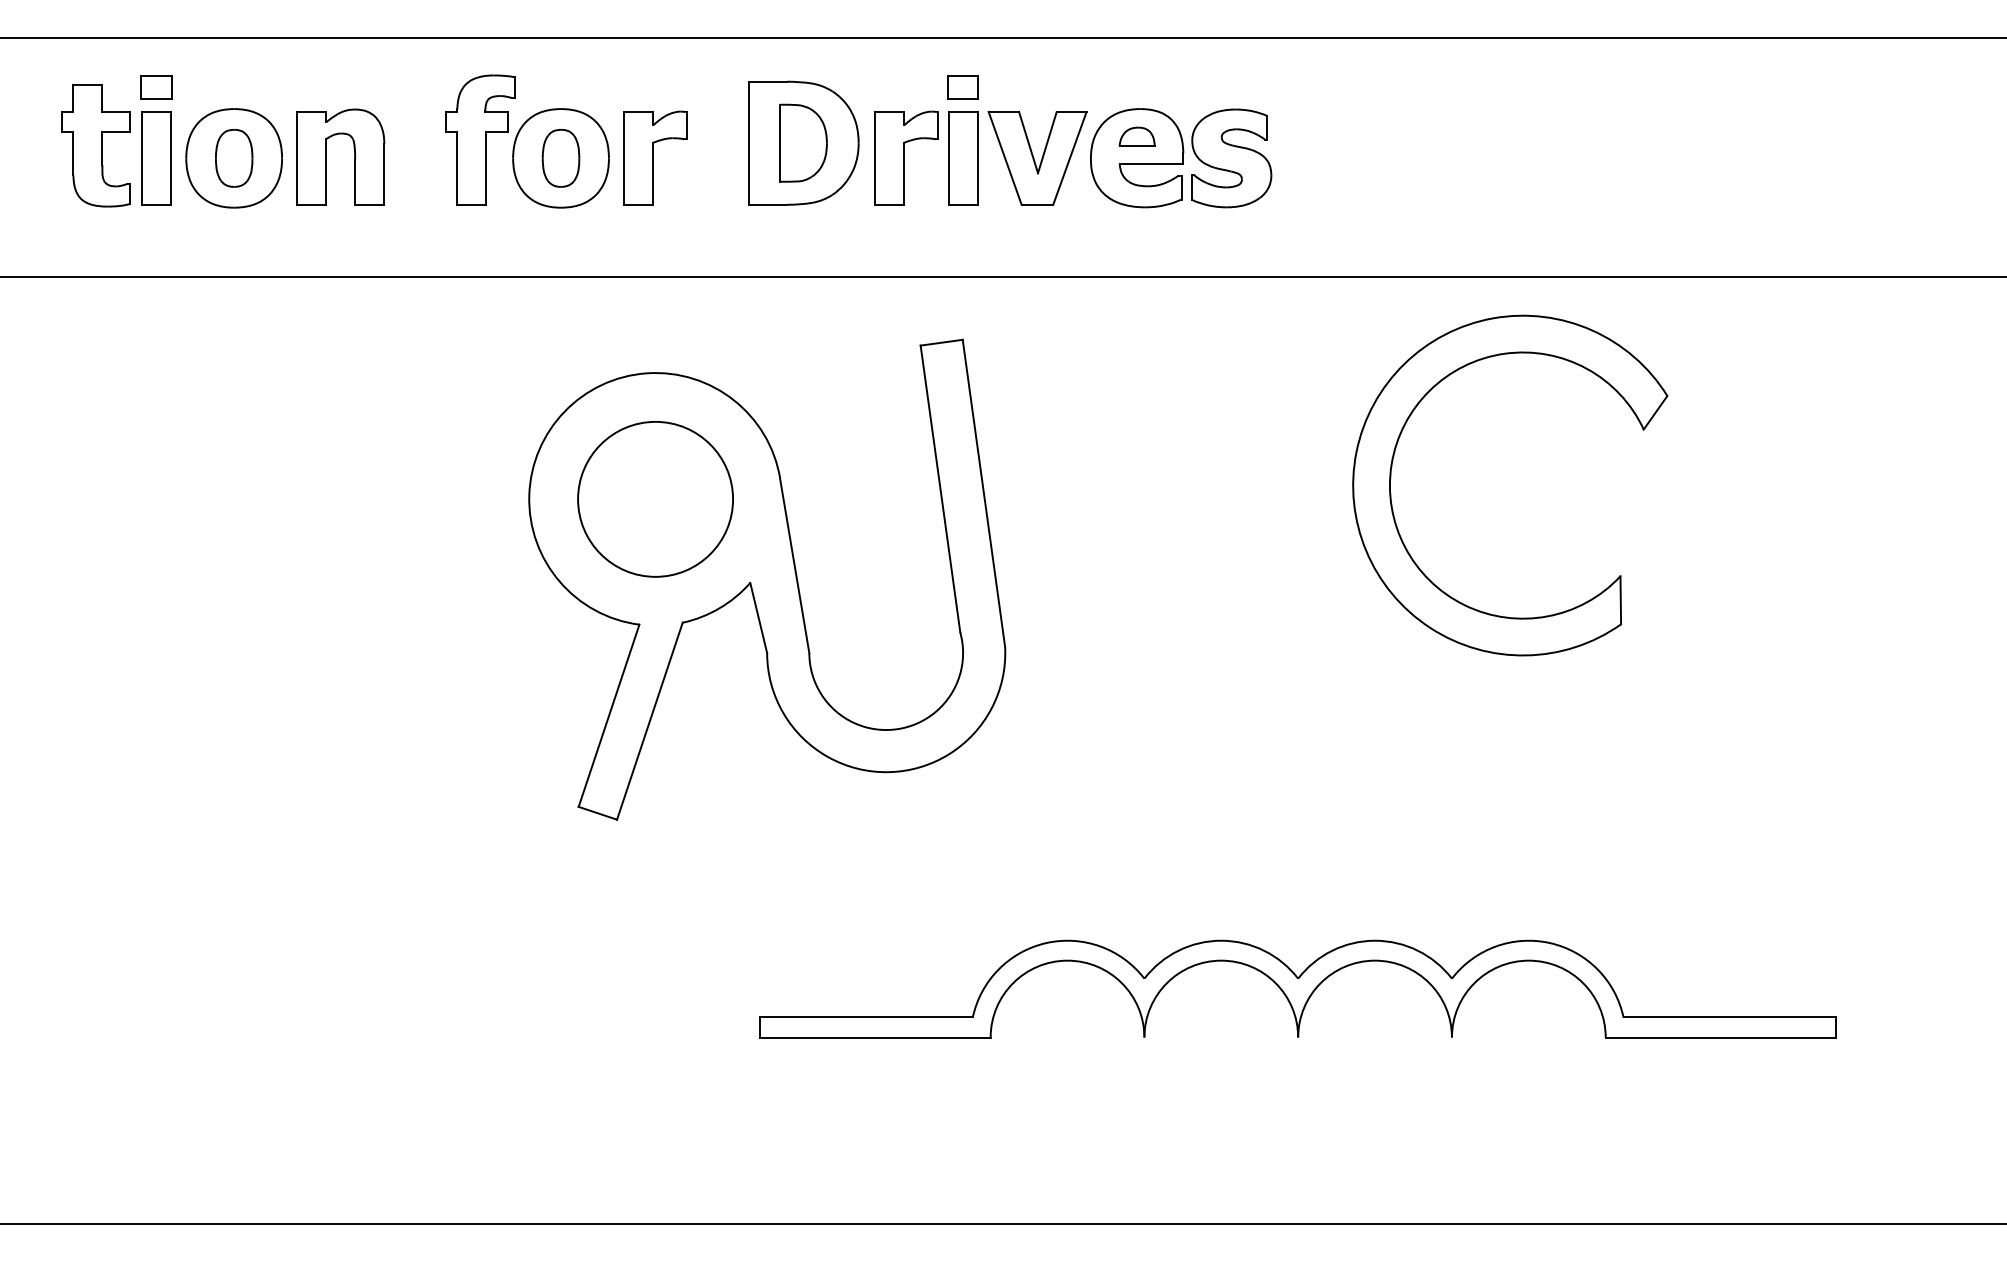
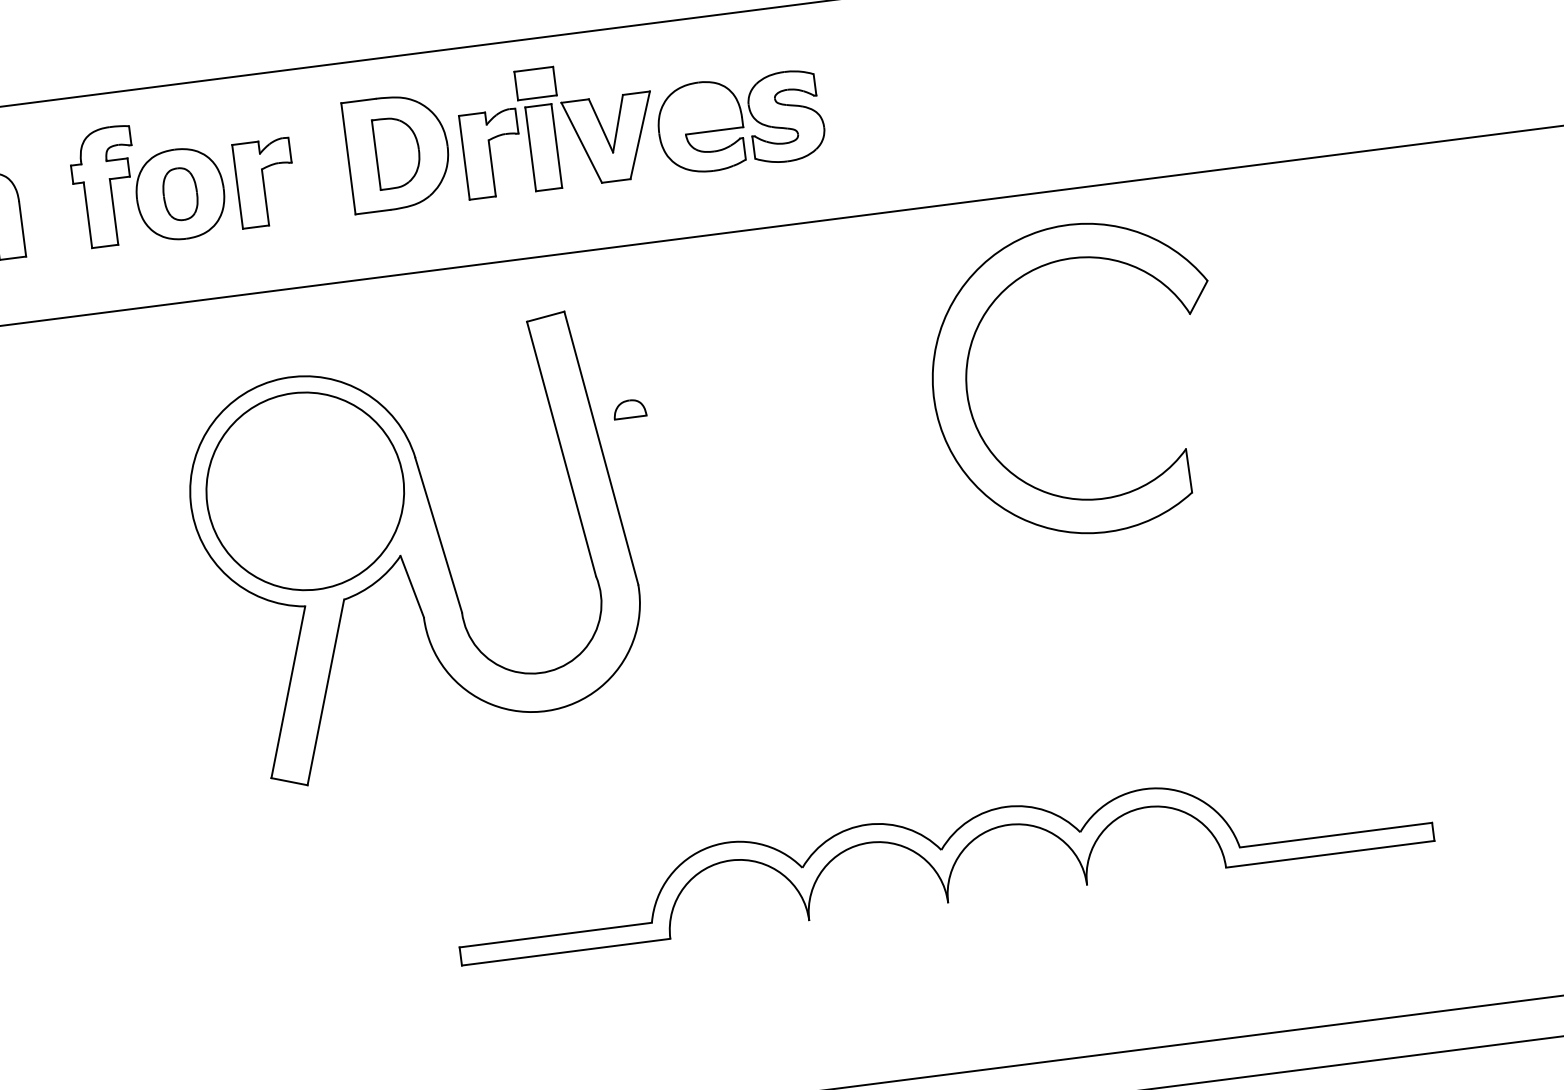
part: (962, 87) -> (534, 83), size x1.4
part: (1136, 136) -> (628, 408), moved
circle: (655, 498) -> (305, 490), size x1.4

